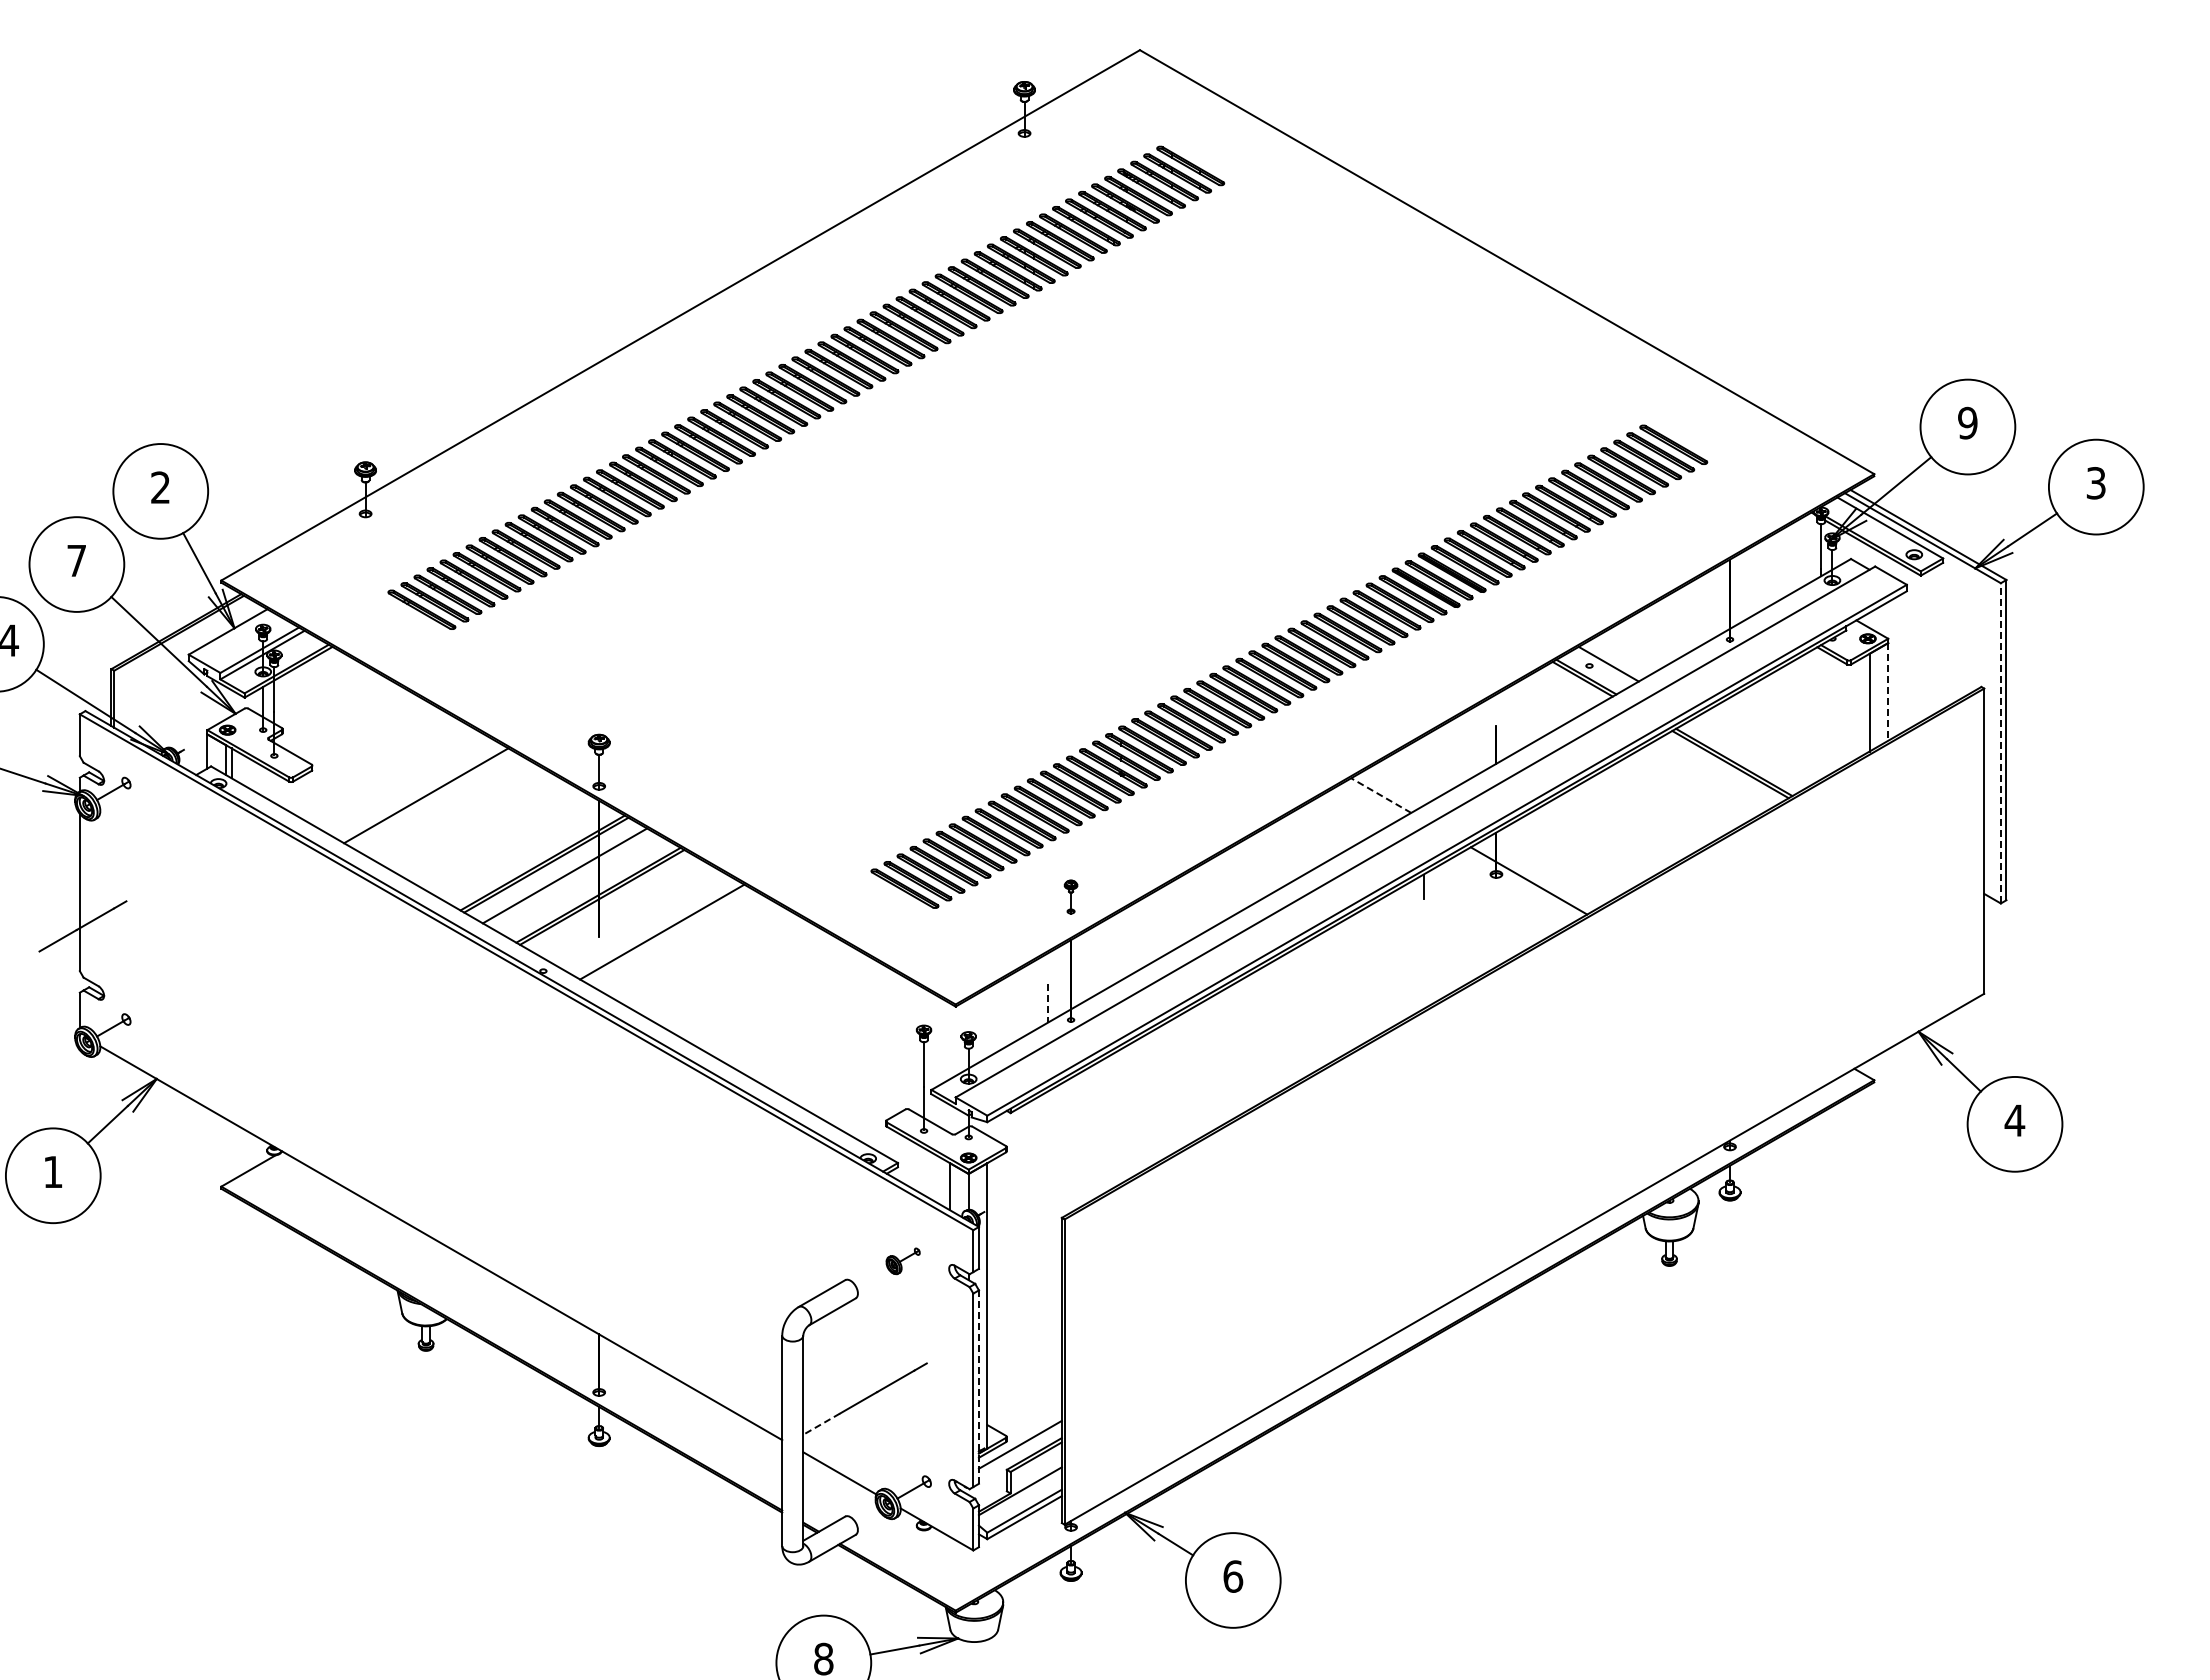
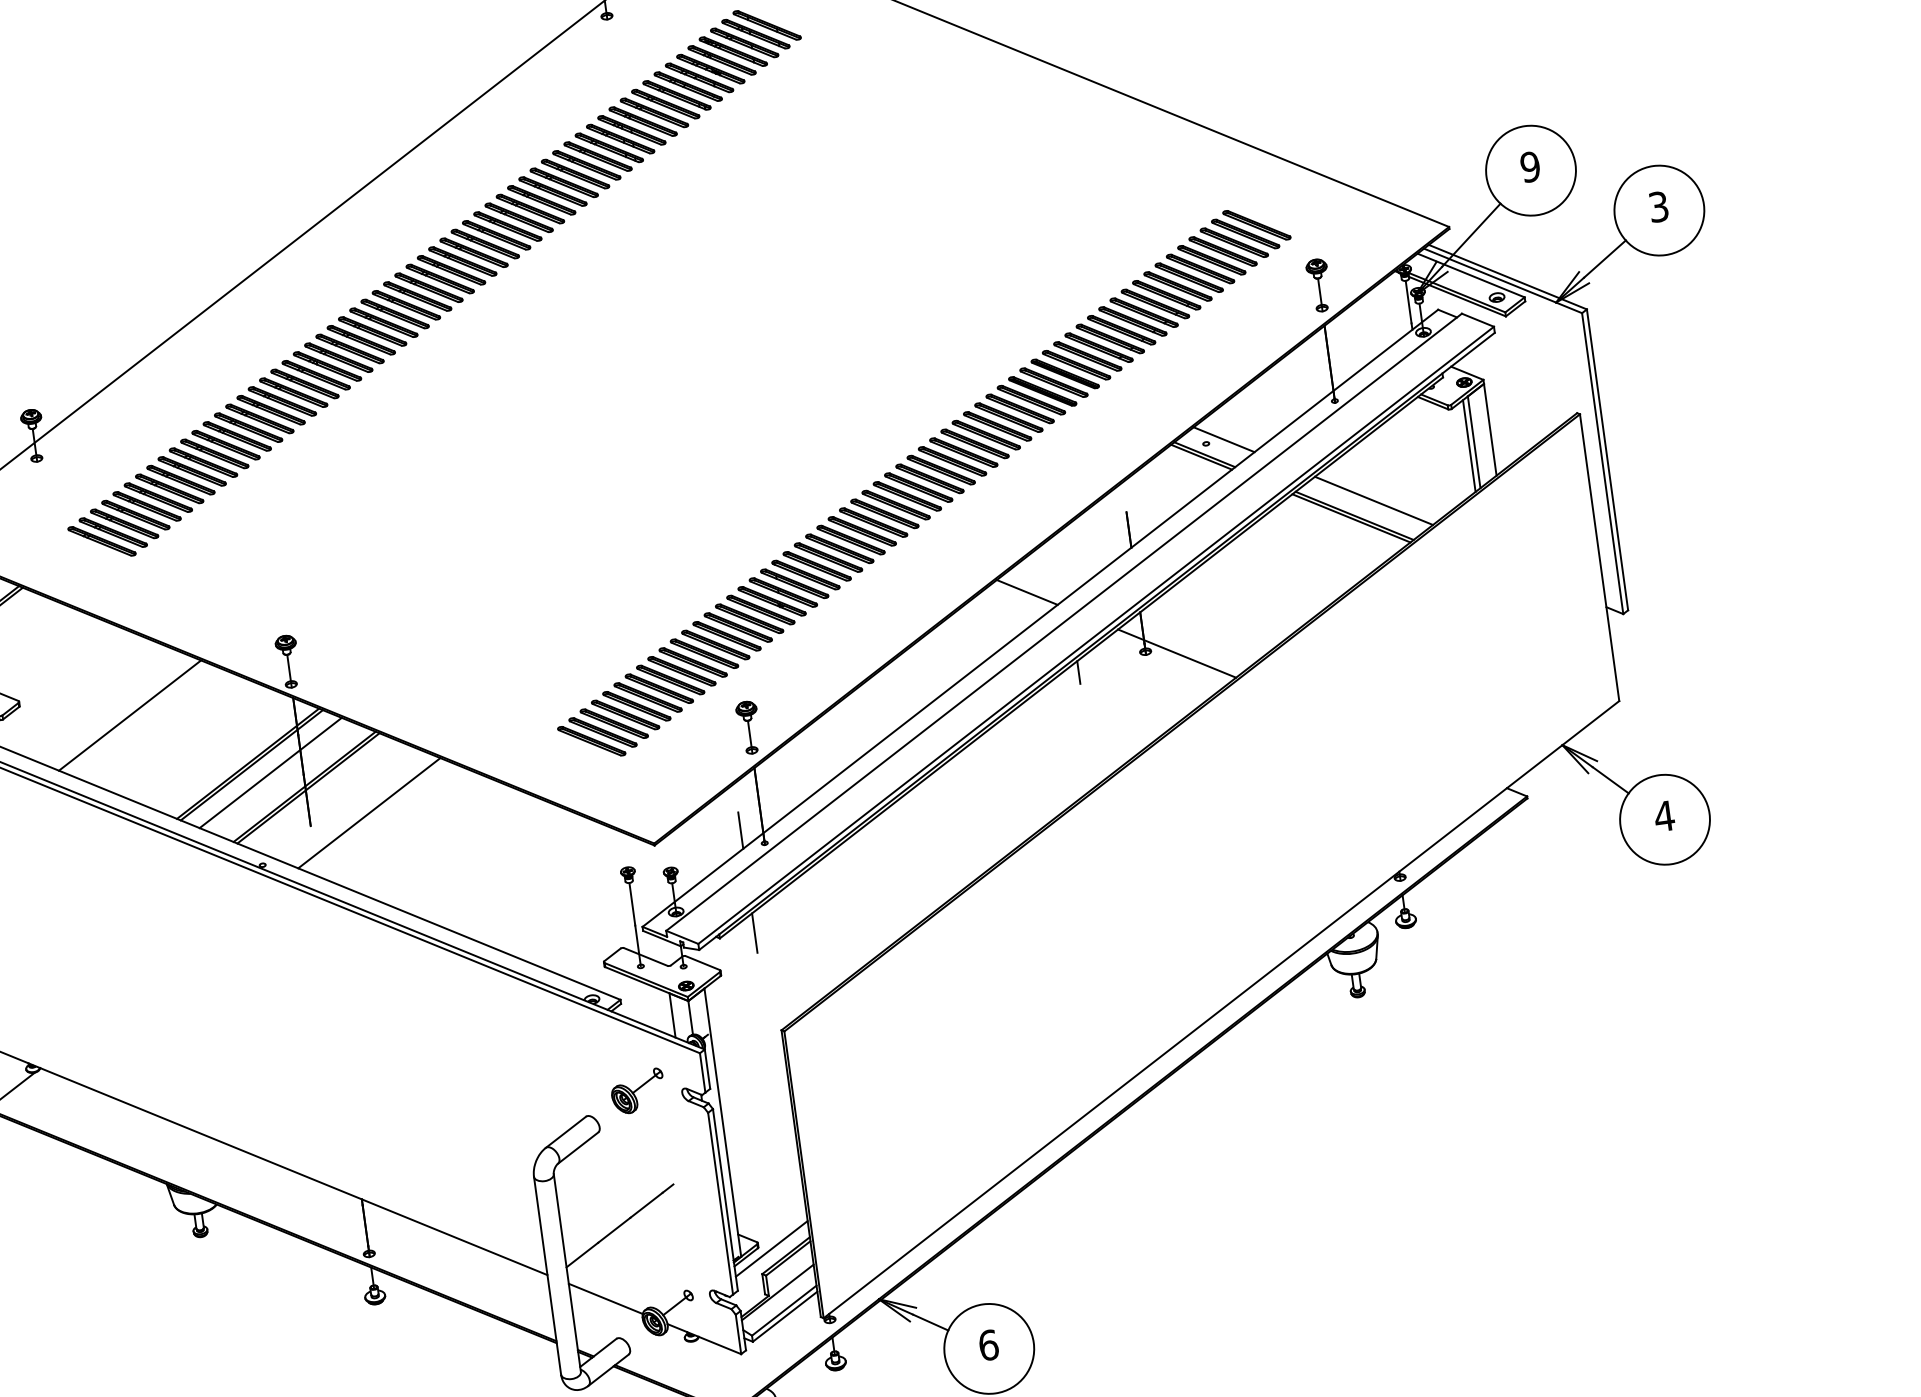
part: (1729, 516) -> (1318, 285), added
line: (1888, 691) -> (1490, 429), dashed -> solid
line: (1864, 705) -> (1469, 445), added
line: (2000, 742) -> (1602, 462), dashed -> solid
line: (1756, 749) -> (1373, 500), added
line: (1381, 795) -> (1027, 592), dashed -> solid
part: (1070, 896) -> (748, 727), size x1.67
line: (1047, 1003) -> (740, 830), dashed -> solid
line: (1047, 1112) -> (754, 933), added
part: (902, 1261) -> (637, 1091), size x1.67
line: (978, 1387) -> (725, 1200), dashed -> solid
line: (821, 1424) -> (582, 1255), dashed -> solid

